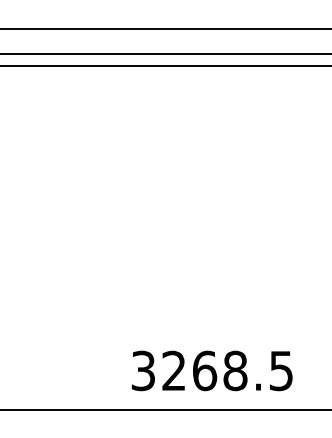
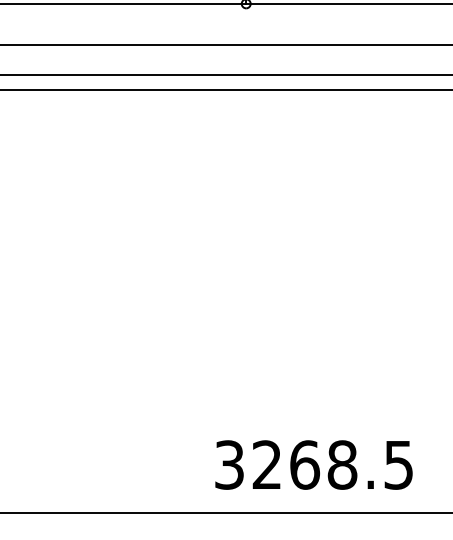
text: (211, 370) -> (313, 464), moved

